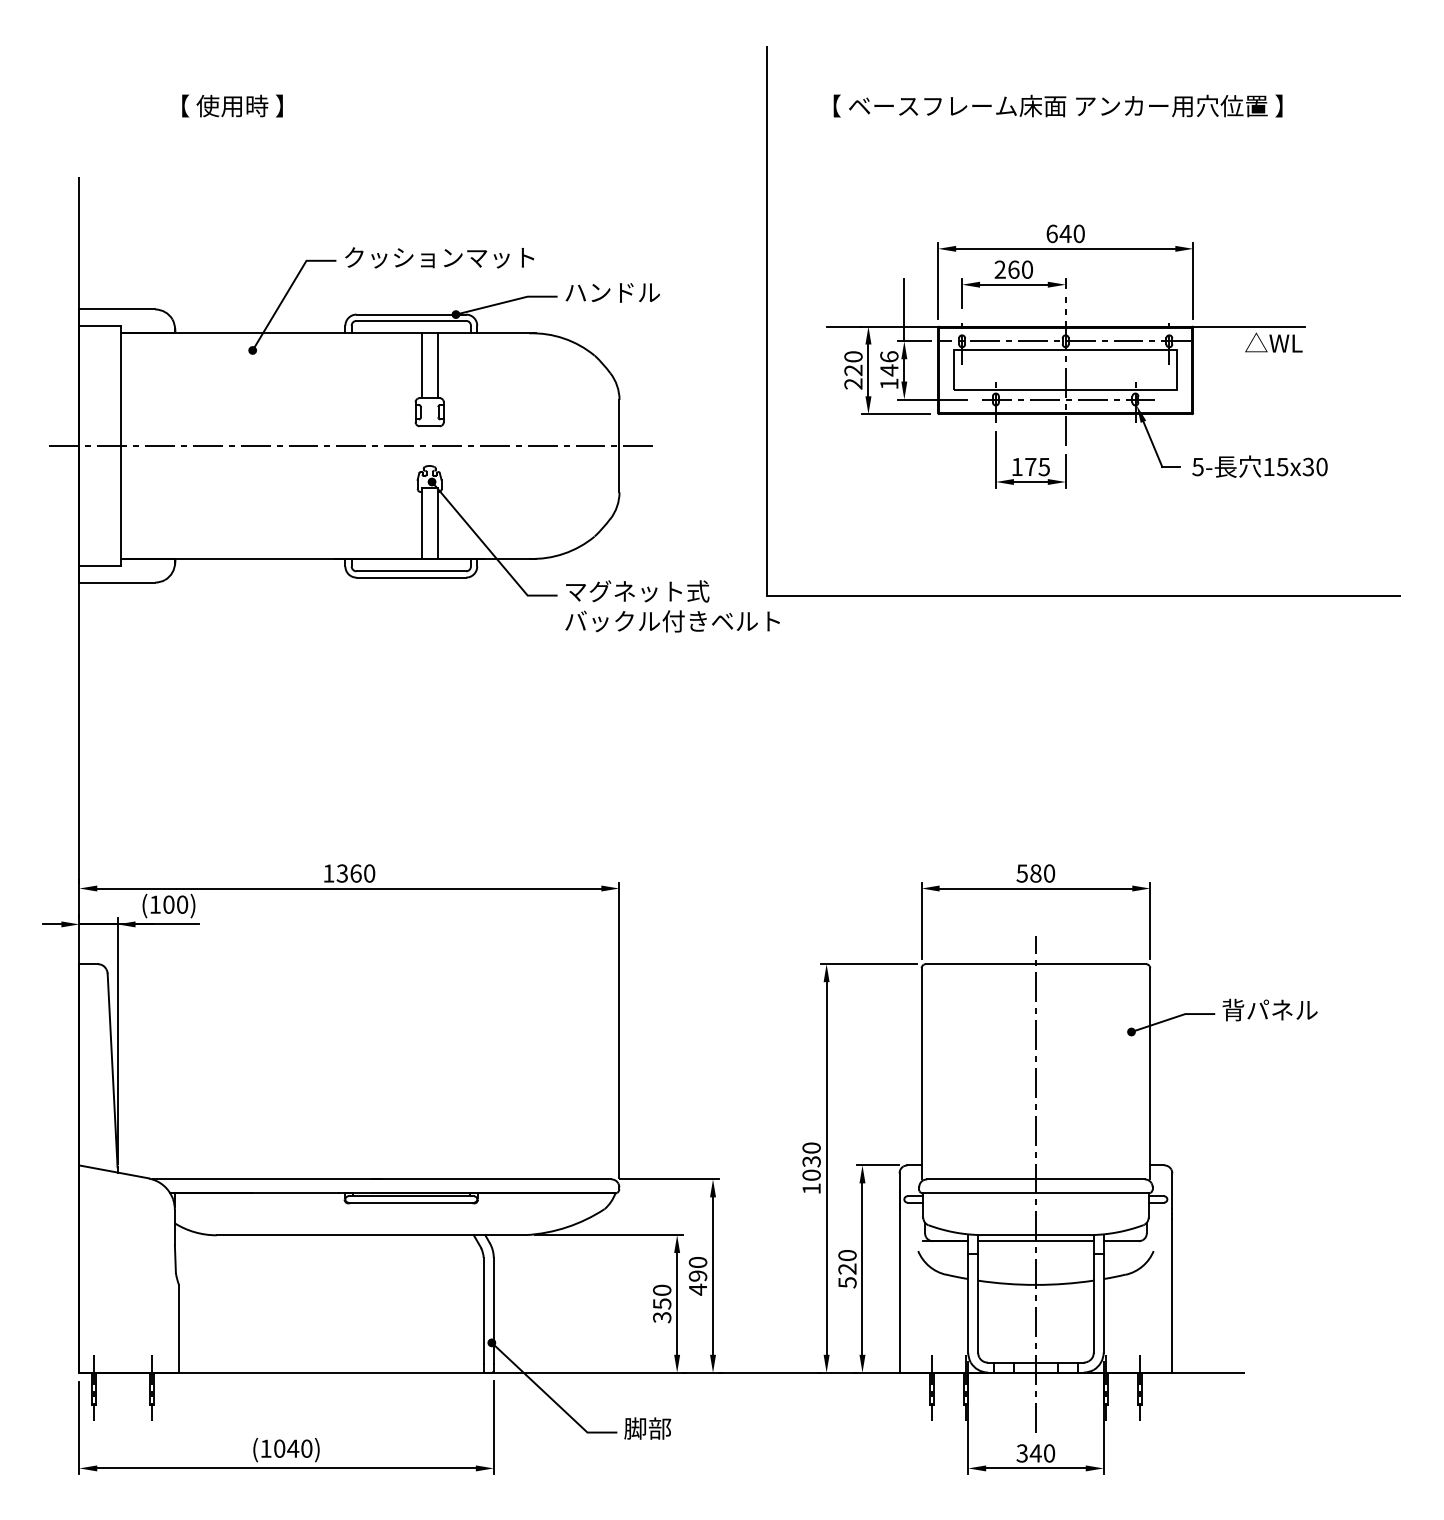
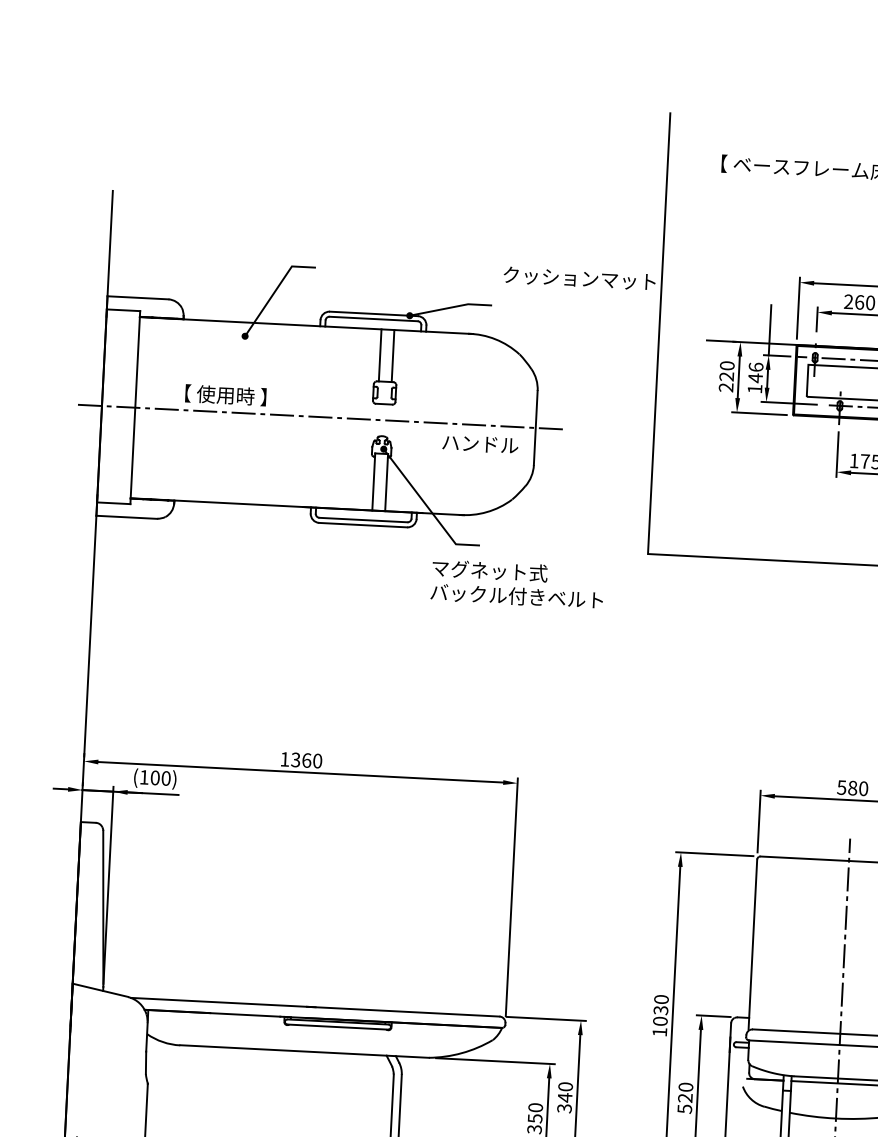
text: (232, 105) -> (225, 394), moved
text: (439, 257) -> (579, 278), moved
text: (612, 292) -> (480, 444), moved
text: (672, 606) -> (517, 584), moved
text: (697, 1282) -> (564, 1102), 490 -> 340

